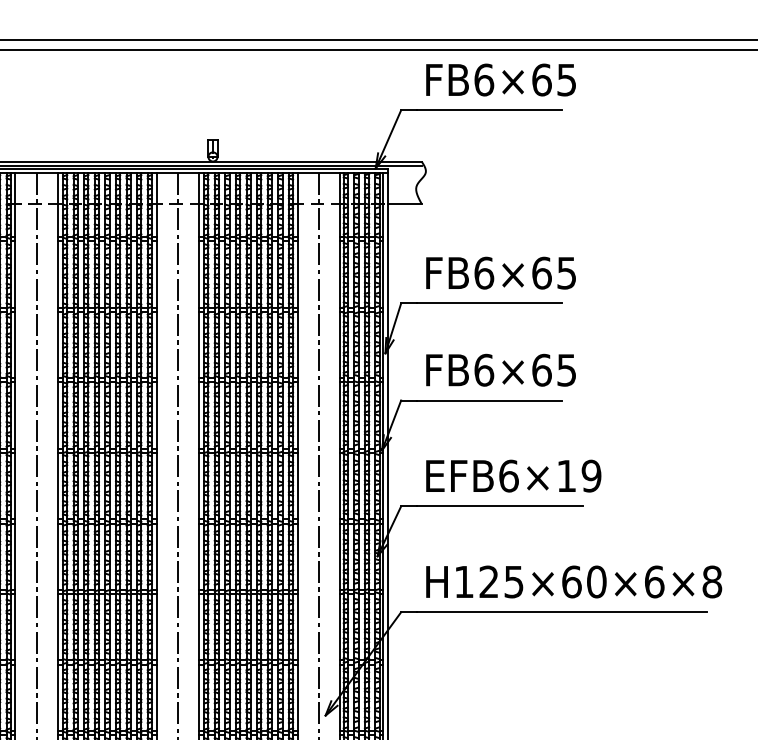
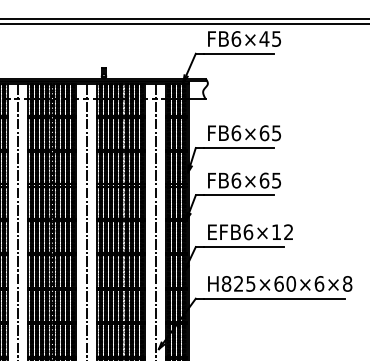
text: (541, 78) -> (264, 38), FB6×65 -> FB6×45
text: (591, 476) -> (288, 232), EFB6×19 -> EFB6×12
text: (464, 581) -> (226, 283), H125×60×6×8 -> H825×60×6×8

